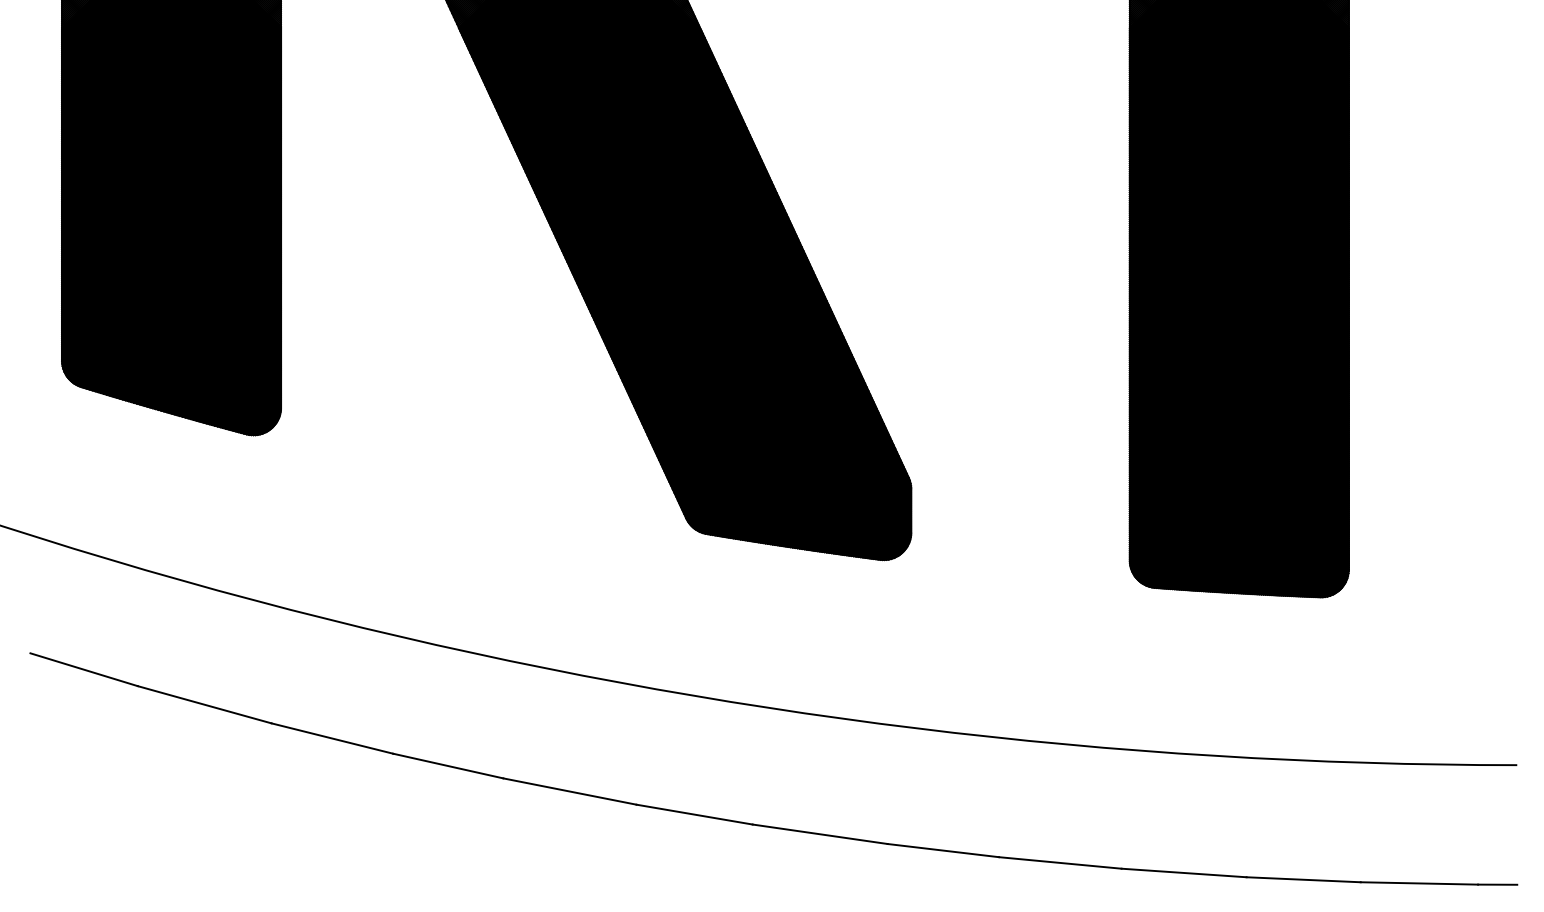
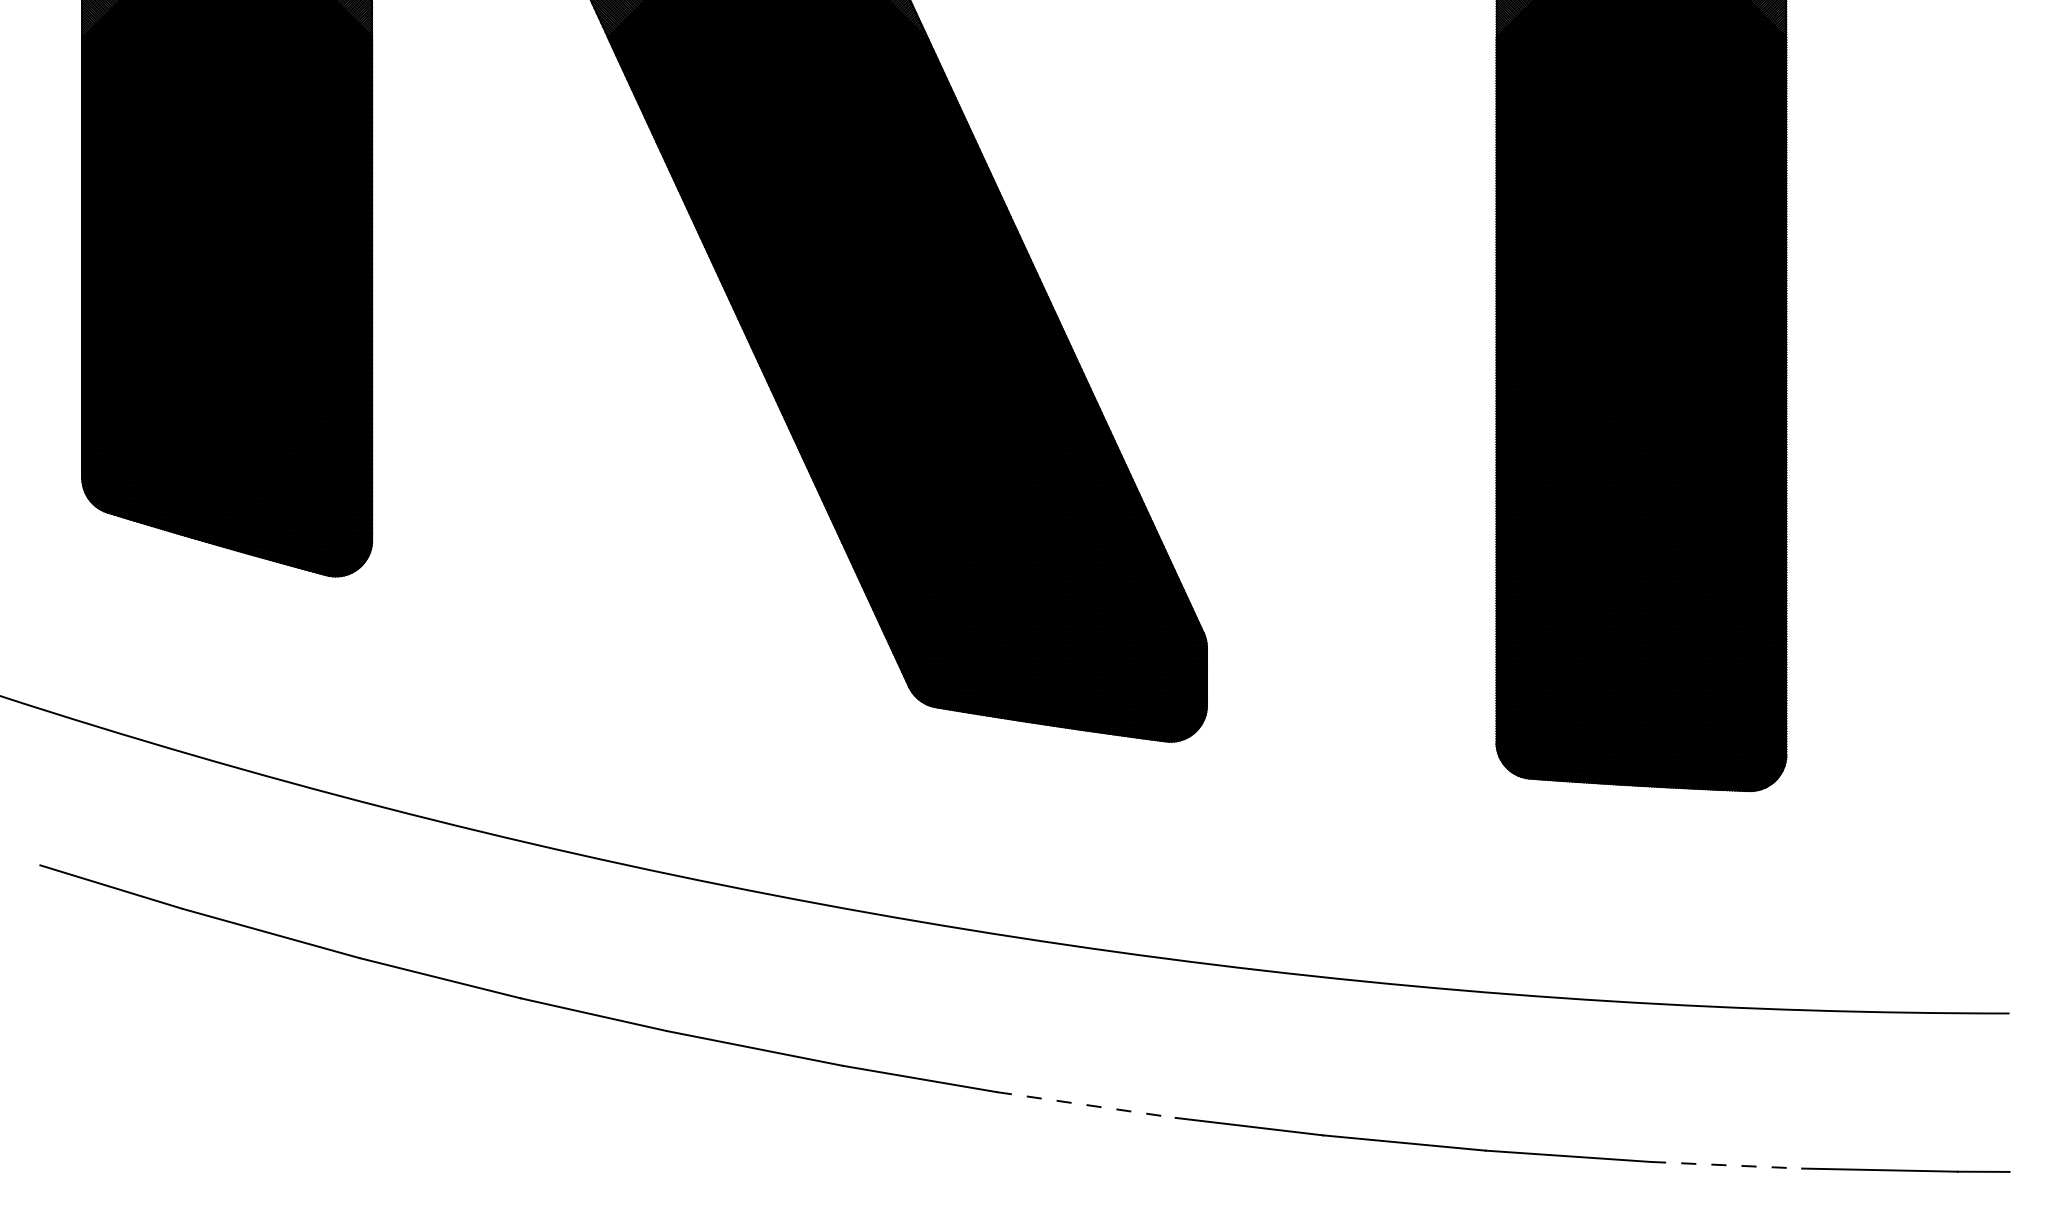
line: (820, 834) -> (1086, 1105), solid -> dashed
line: (1303, 879) -> (1726, 1165), solid -> dashed

